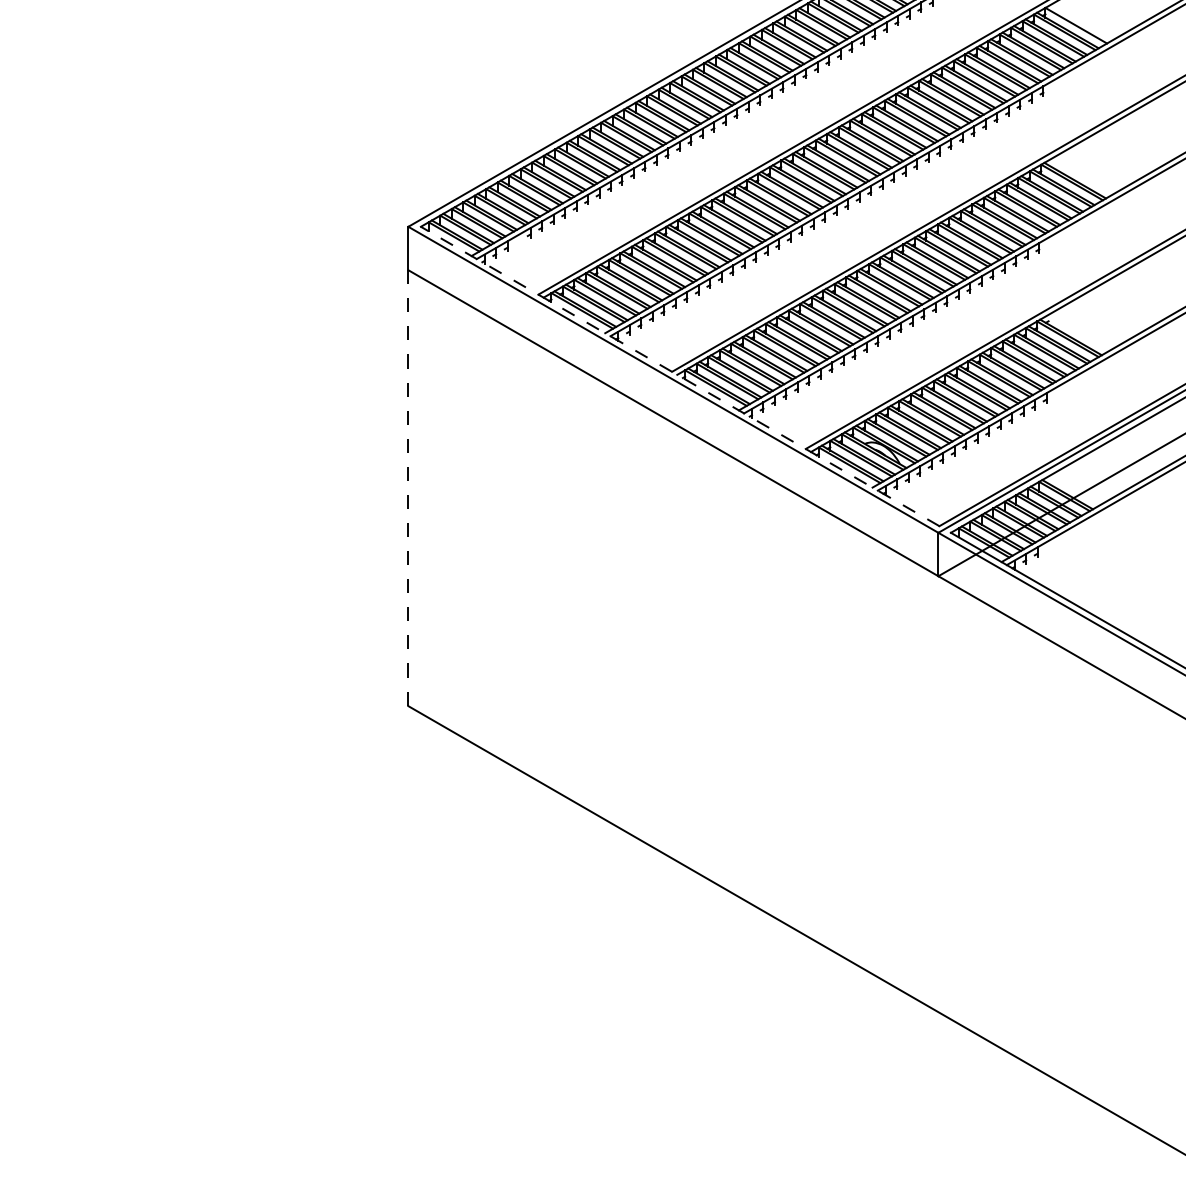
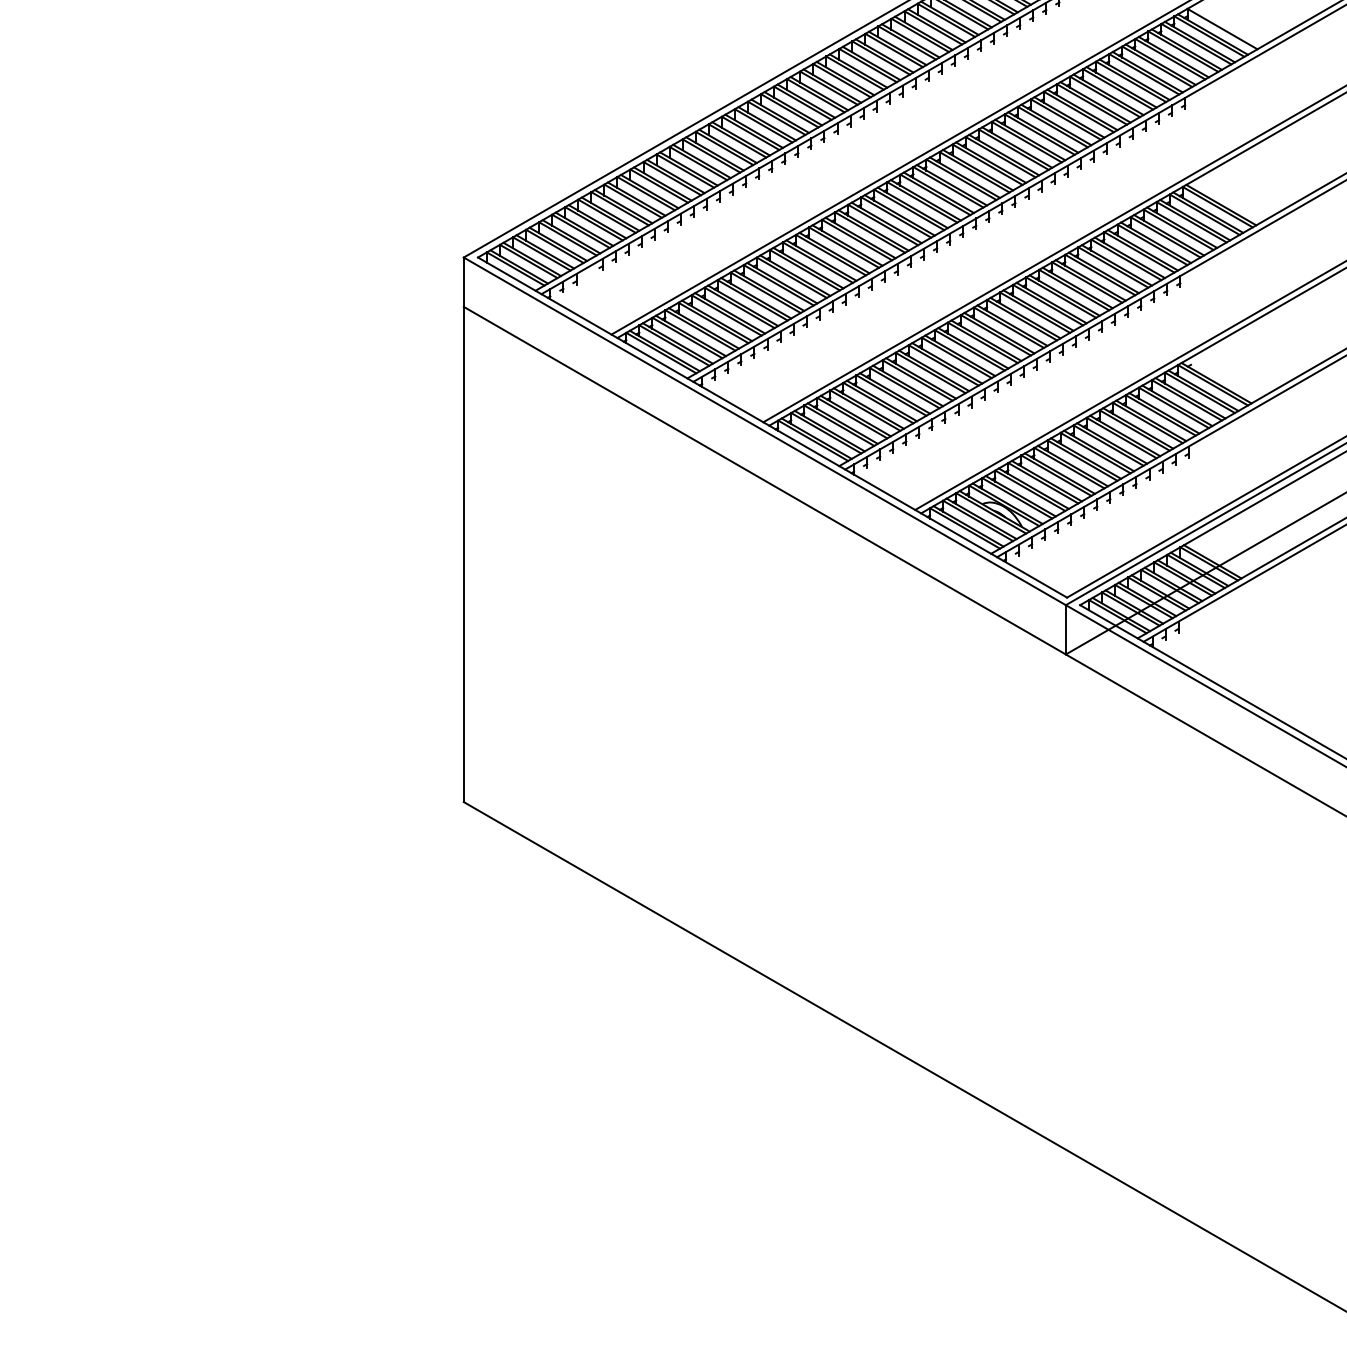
line: (679, 376) -> (771, 427), dashed -> solid
line: (408, 488) -> (463, 554), dashed -> solid

